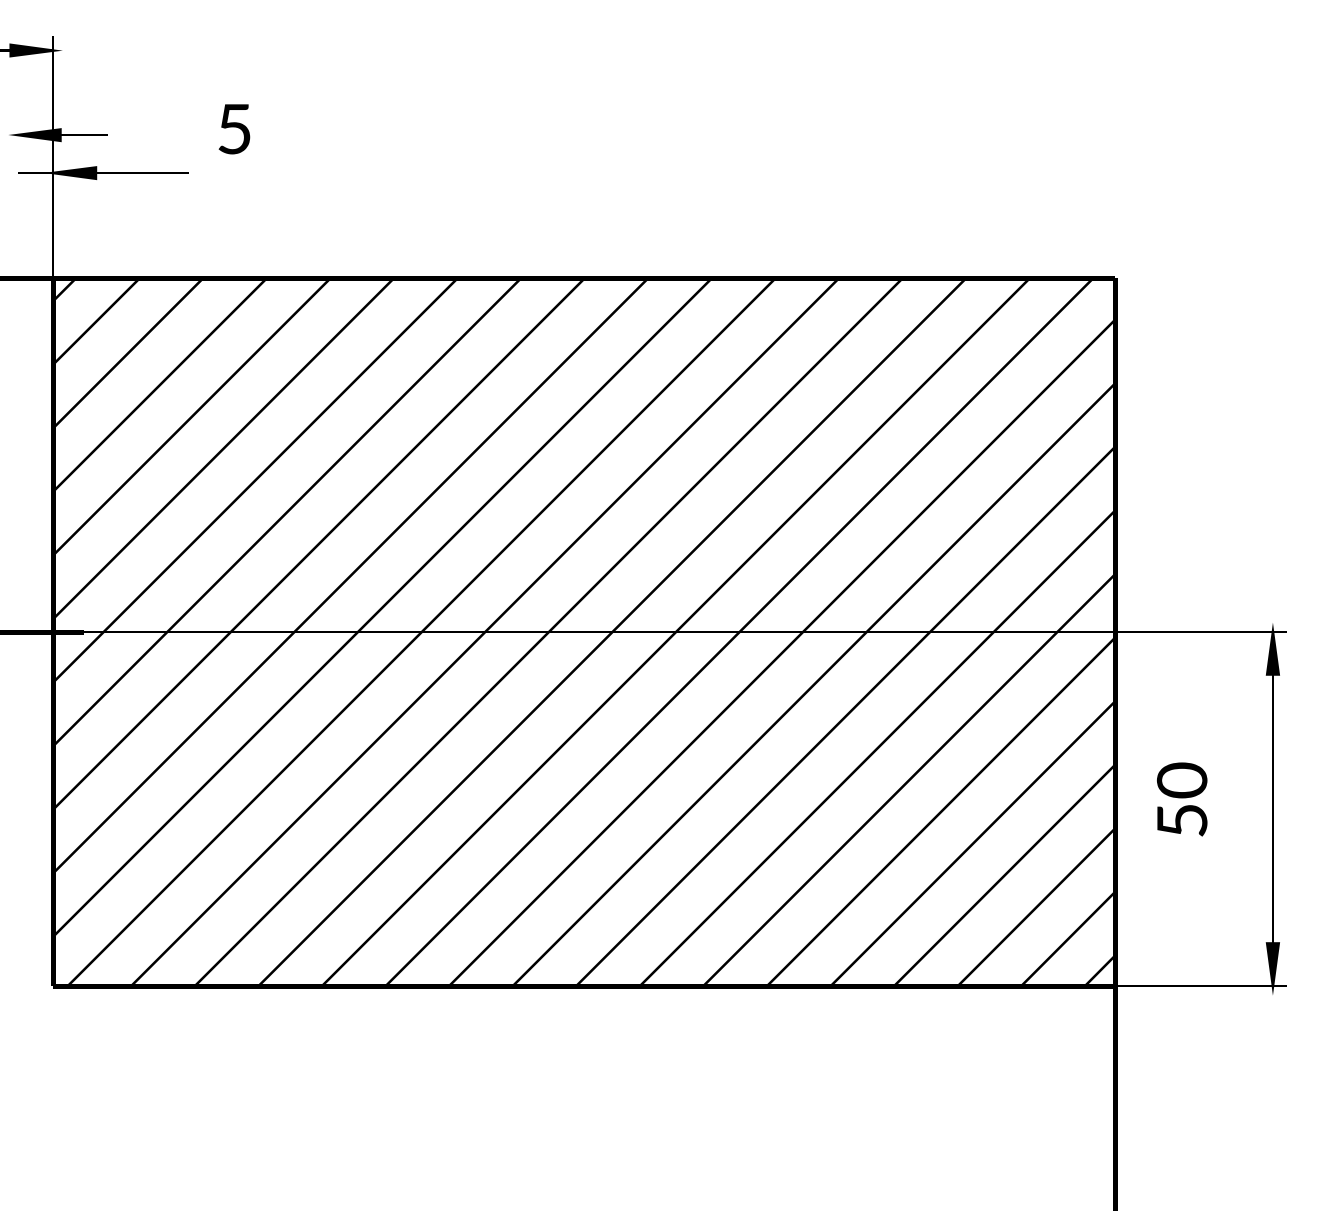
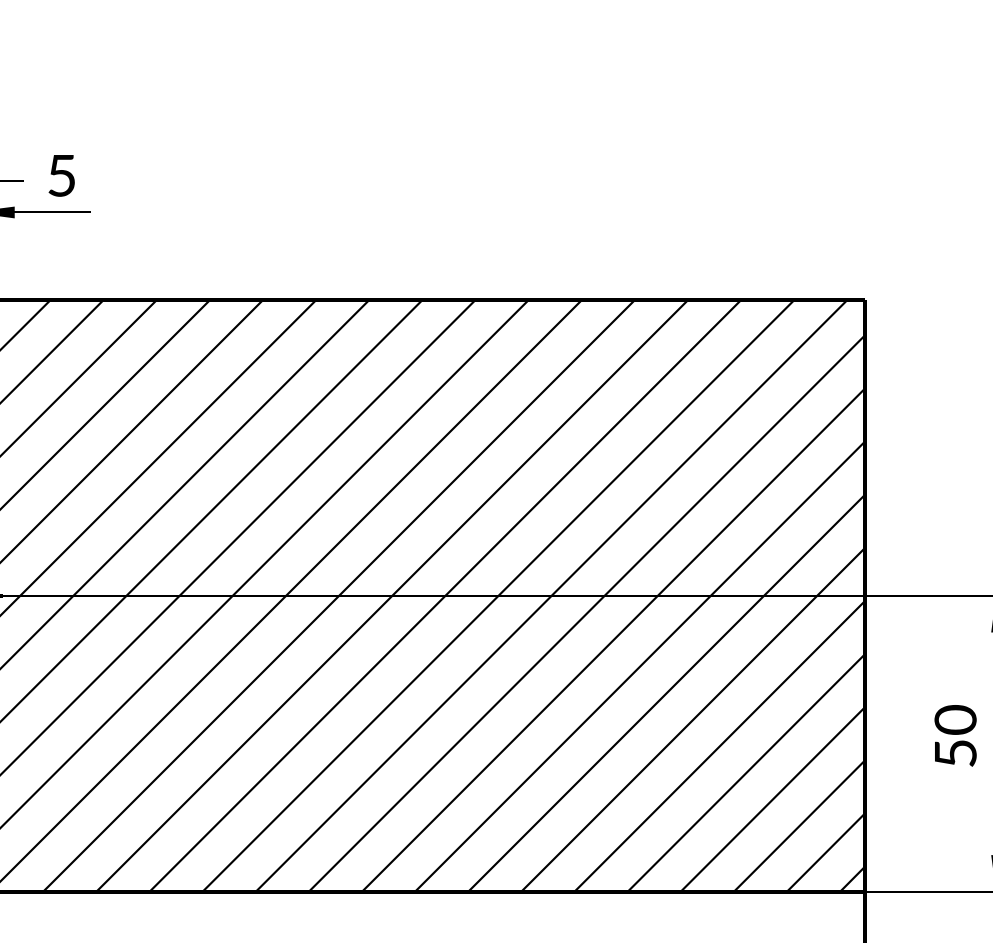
text: (234, 129) -> (61, 176), moved
text: (1182, 799) -> (955, 735), moved

